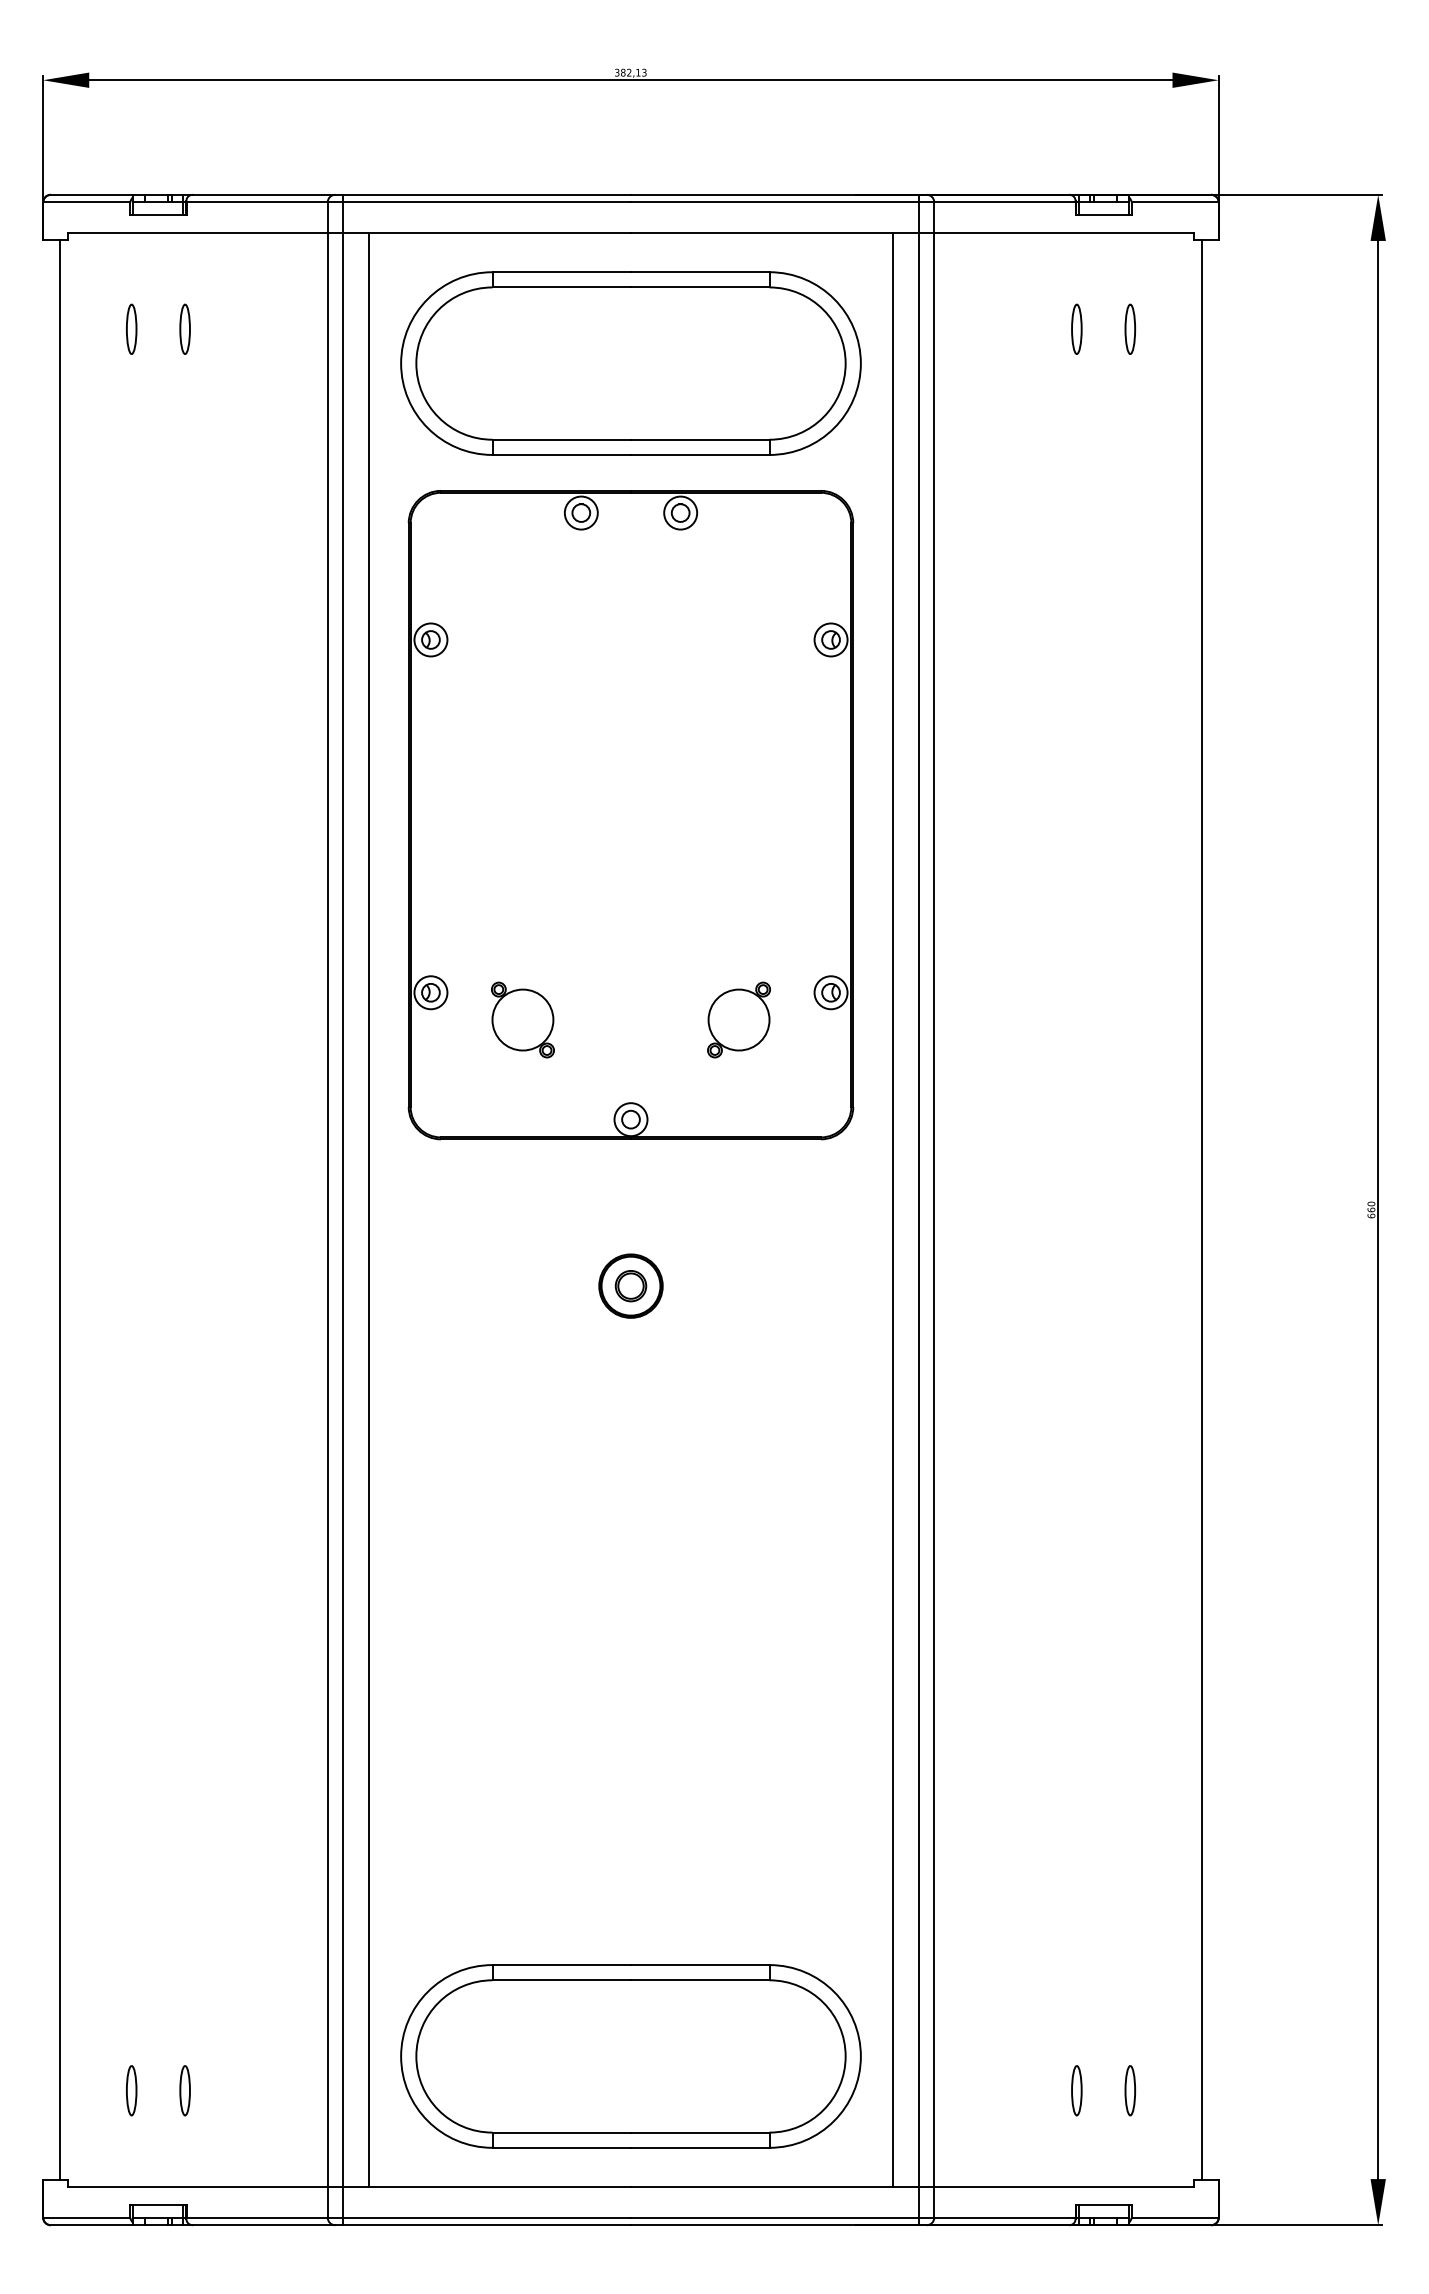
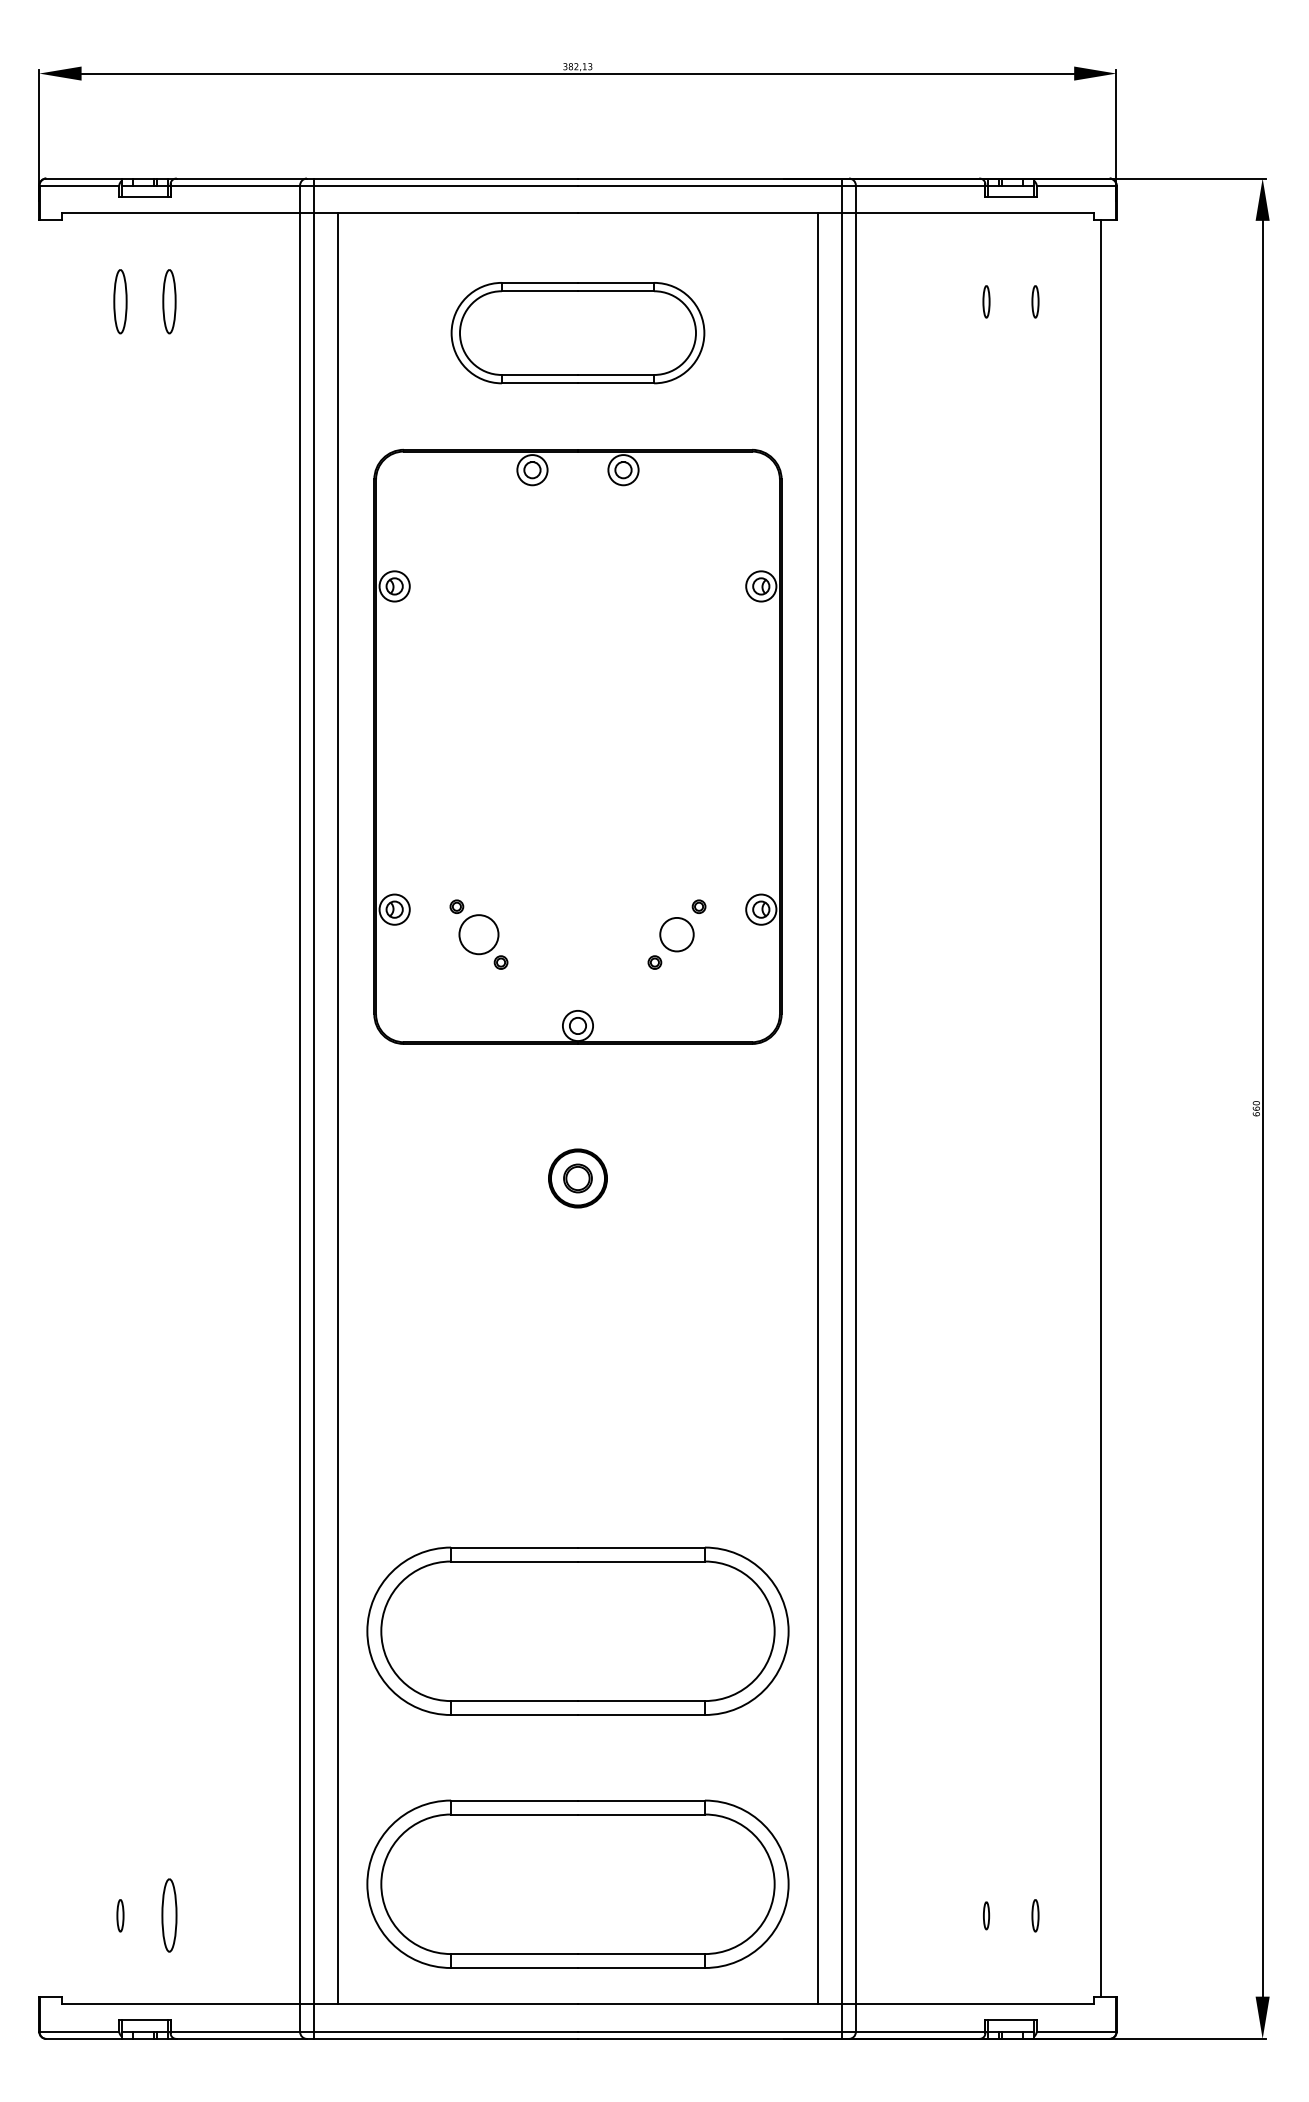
part: (131, 328) -> (120, 301), size x1.4
part: (185, 328) -> (169, 301), size x1.4
part: (1076, 328) -> (986, 301), size x0.7
part: (1130, 328) -> (1035, 301), size x0.7
part: (630, 362) -> (577, 332), size x0.6
circle: (522, 1019) -> (478, 934), size x0.7
circle: (738, 1019) -> (676, 934), size x0.6
line: (59, 1209) -> (54, 1108), removed
part: (630, 1779) -> (577, 1630), added
part: (131, 2090) -> (120, 1915), size x0.7
part: (185, 2090) -> (169, 1915), size x1.6
part: (1076, 2090) -> (986, 1915), size x0.6
part: (1130, 2090) -> (1035, 1915), size x0.7

